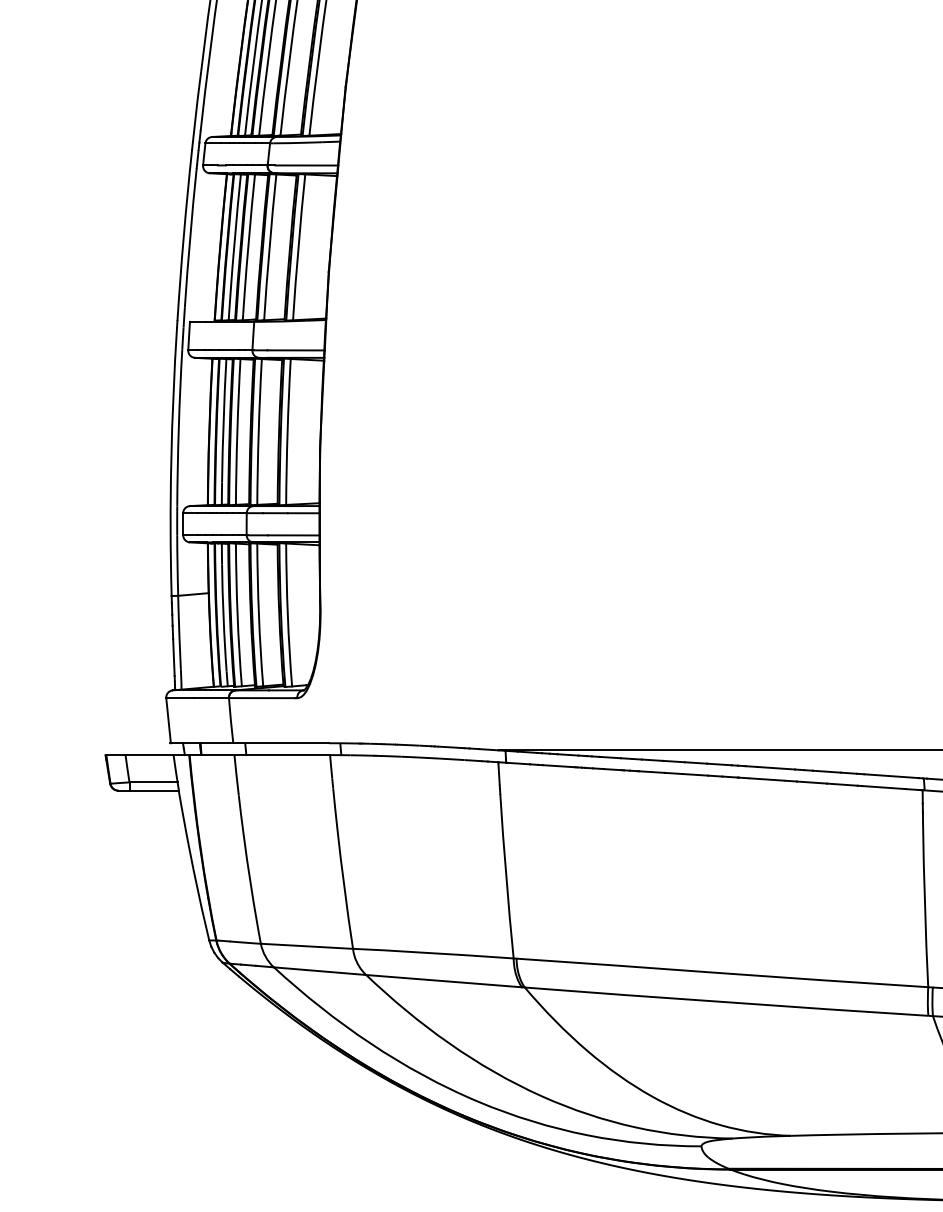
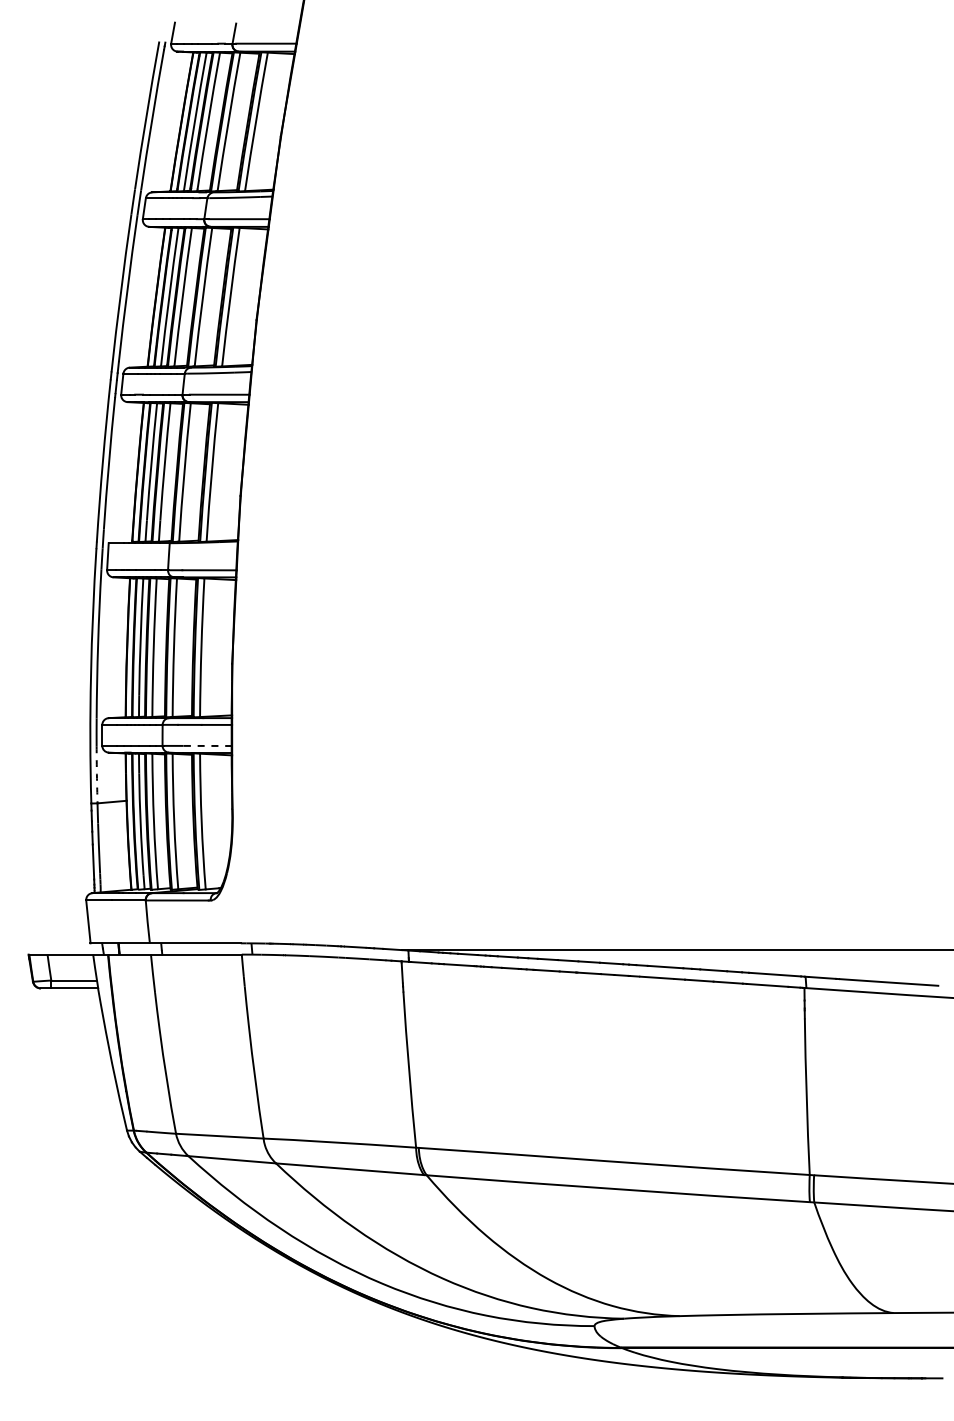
line: (293, 534) -> (207, 745), solid -> dashed
arc: (177, 565) -> (96, 774), solid -> dashed

